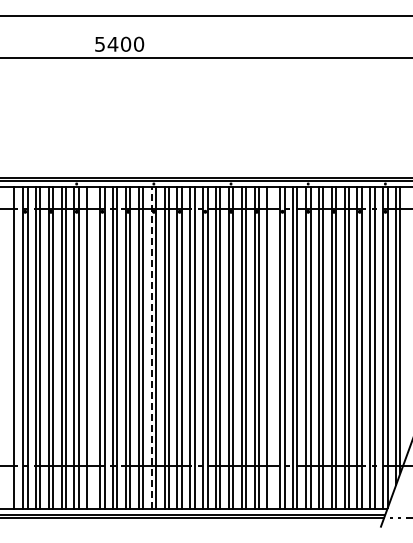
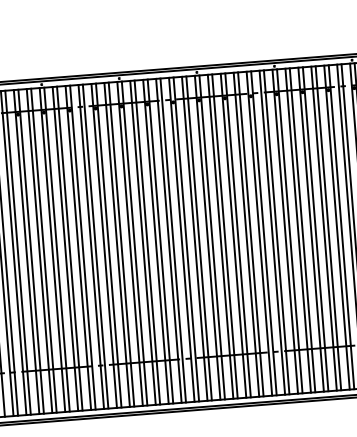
line: (151, 347) -> (129, 243), dashed -> solid
line: (91, 348) -> (69, 248), added
line: (271, 348) -> (250, 234), added

